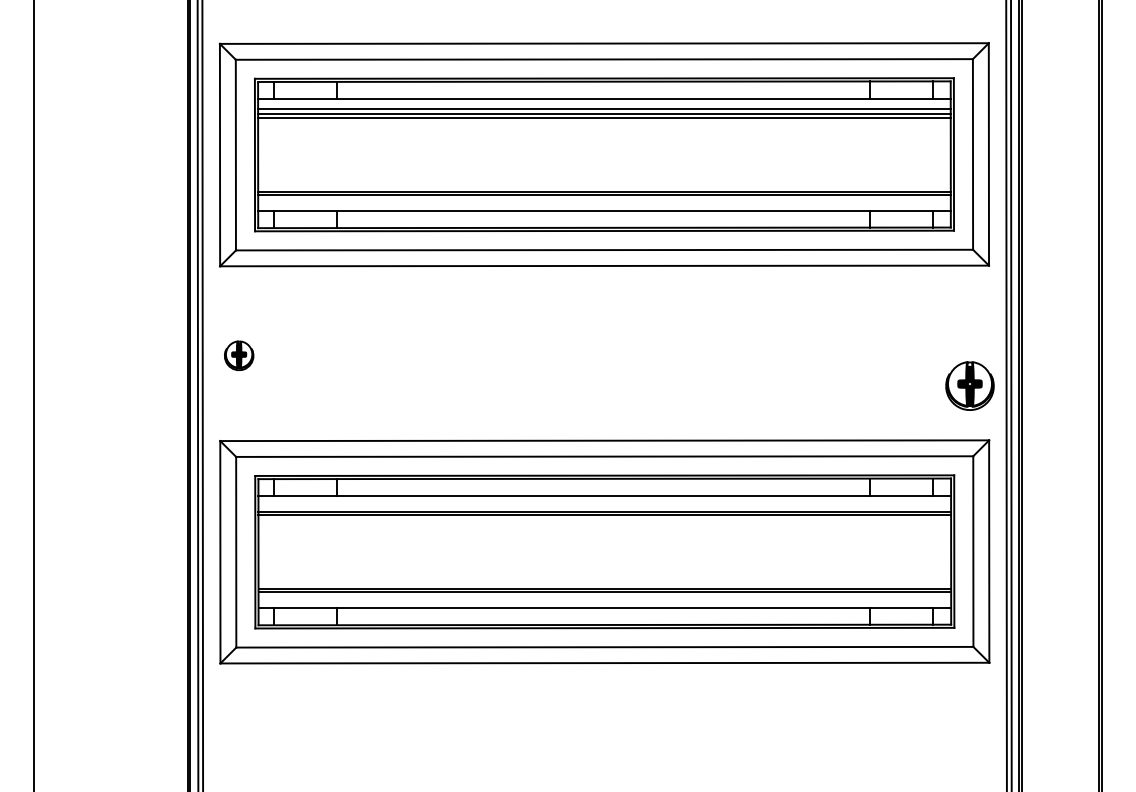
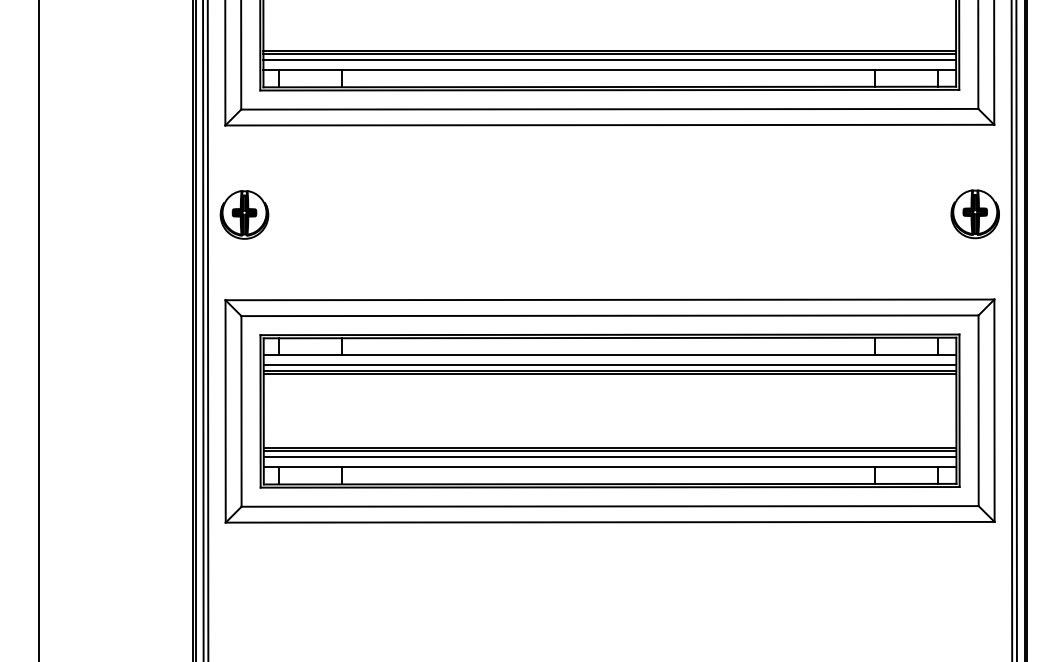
line: (604, 200) -> (609, 59), added
part: (238, 355) -> (243, 214), size x1.67
part: (969, 385) -> (974, 213), moved
line: (604, 505) -> (609, 364), added
line: (604, 598) -> (609, 457), added

